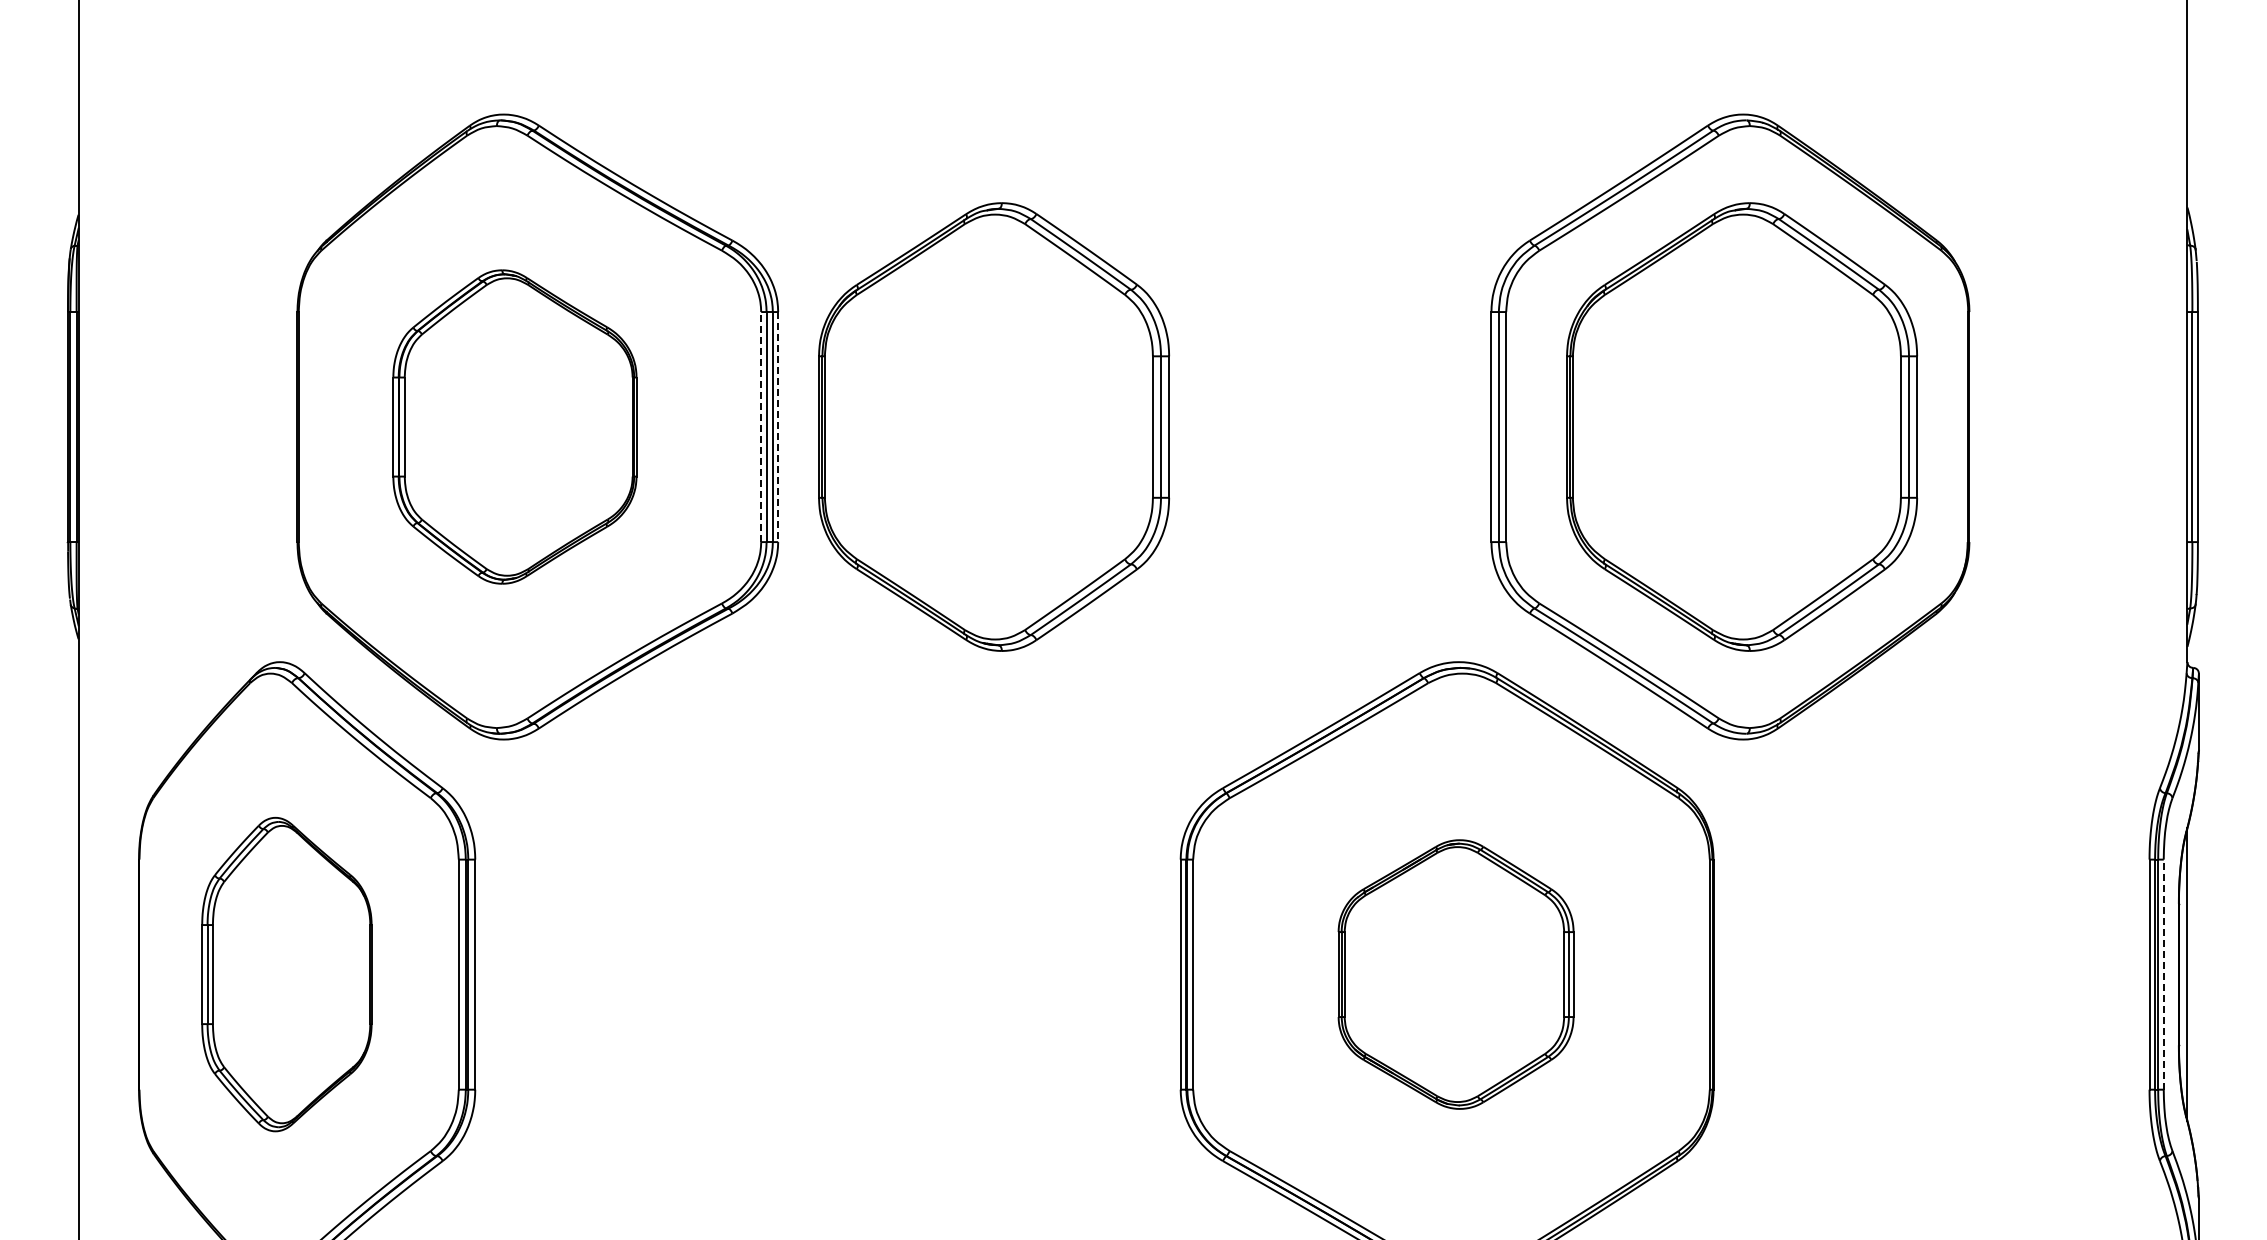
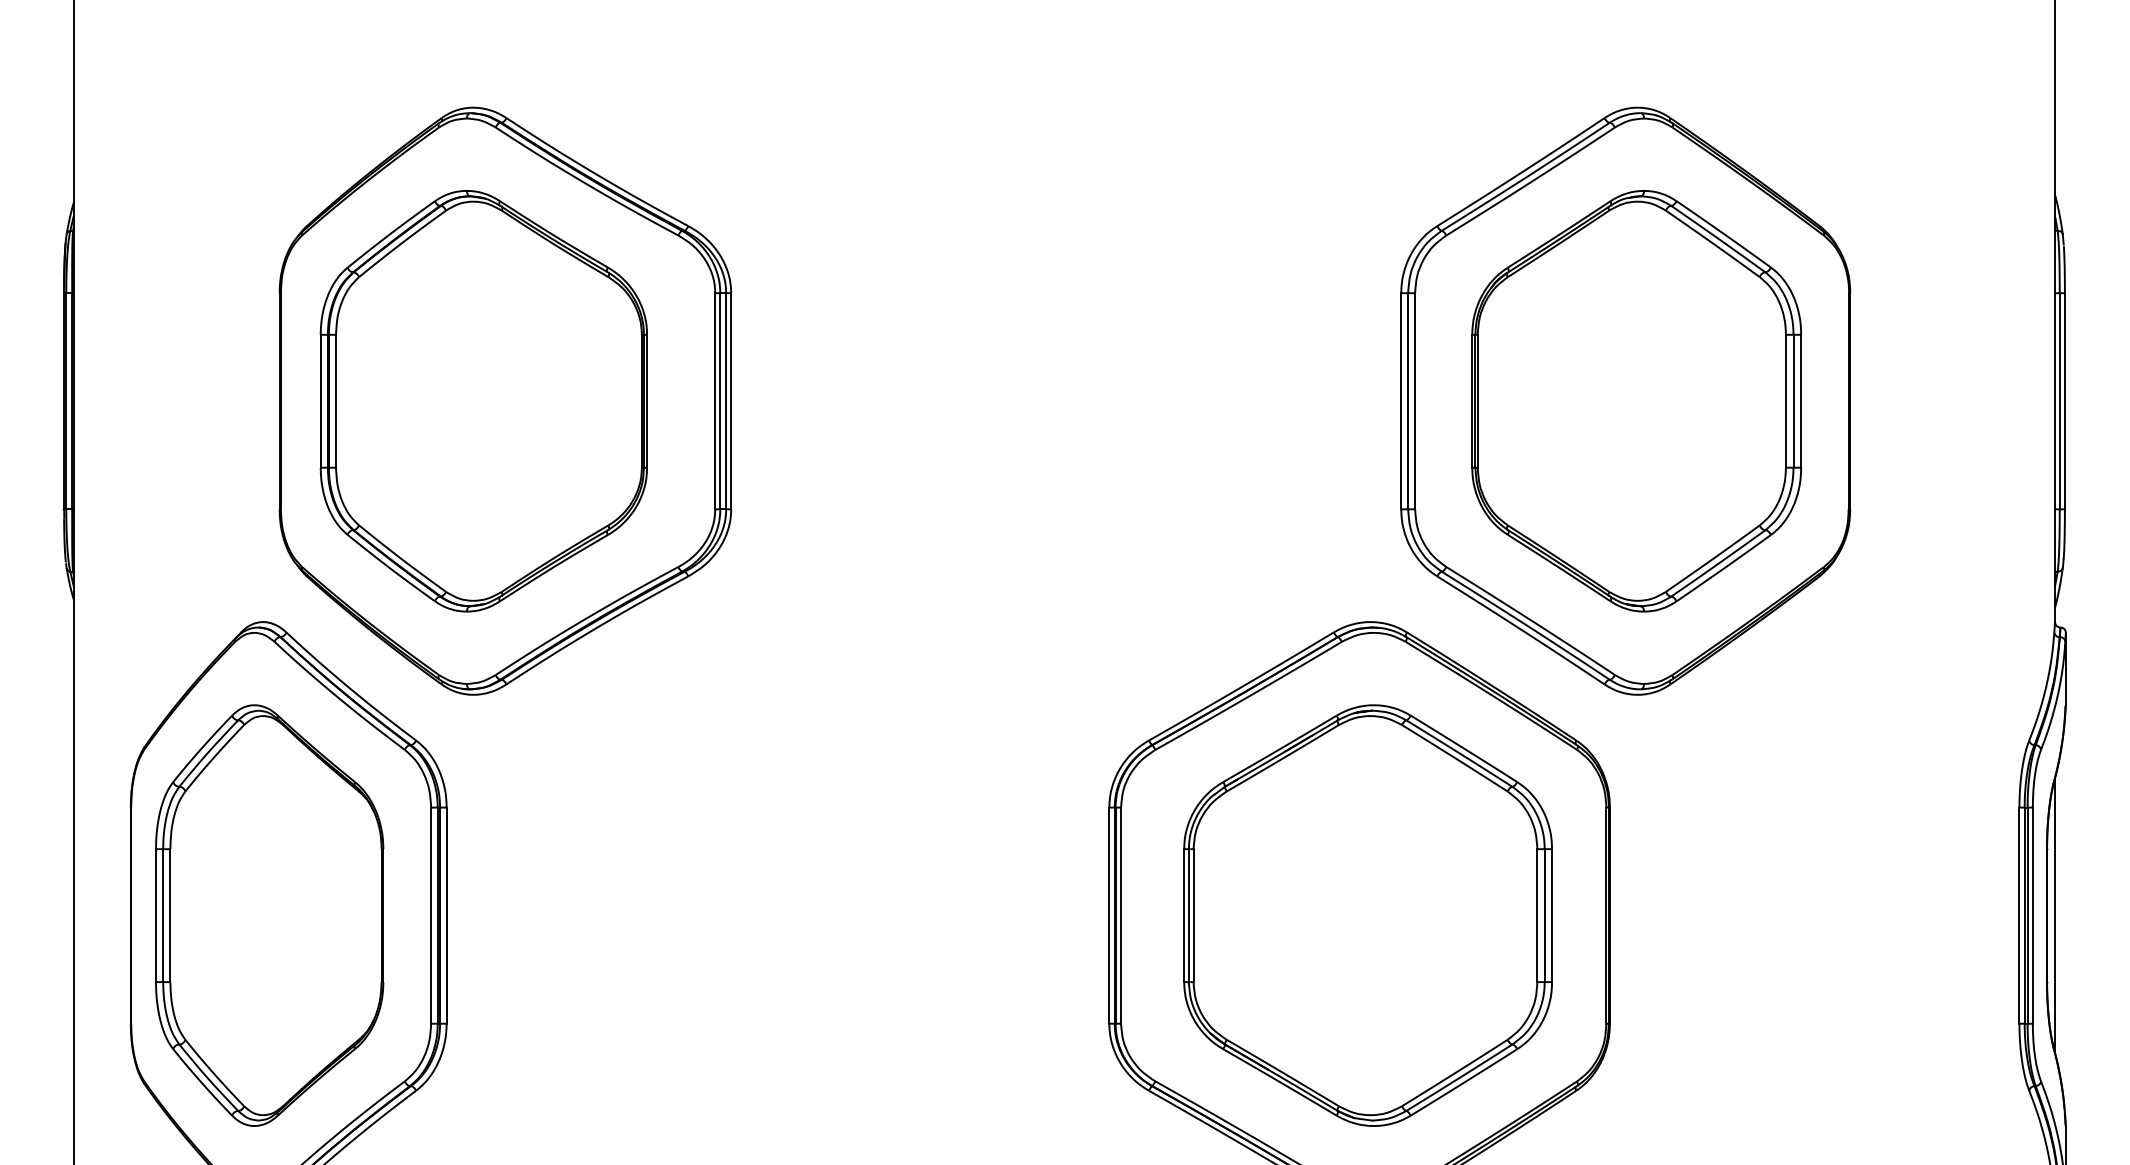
part: (514, 426) -> (483, 400), size x1.43
line: (761, 426) -> (715, 400), dashed -> solid
part: (993, 426) -> (933, 400), removed
line: (778, 427) -> (731, 401), dashed -> solid
part: (286, 974) -> (269, 915), size x1.43
part: (1455, 974) -> (1367, 915), size x1.67
line: (2163, 974) -> (2032, 915), dashed -> solid

